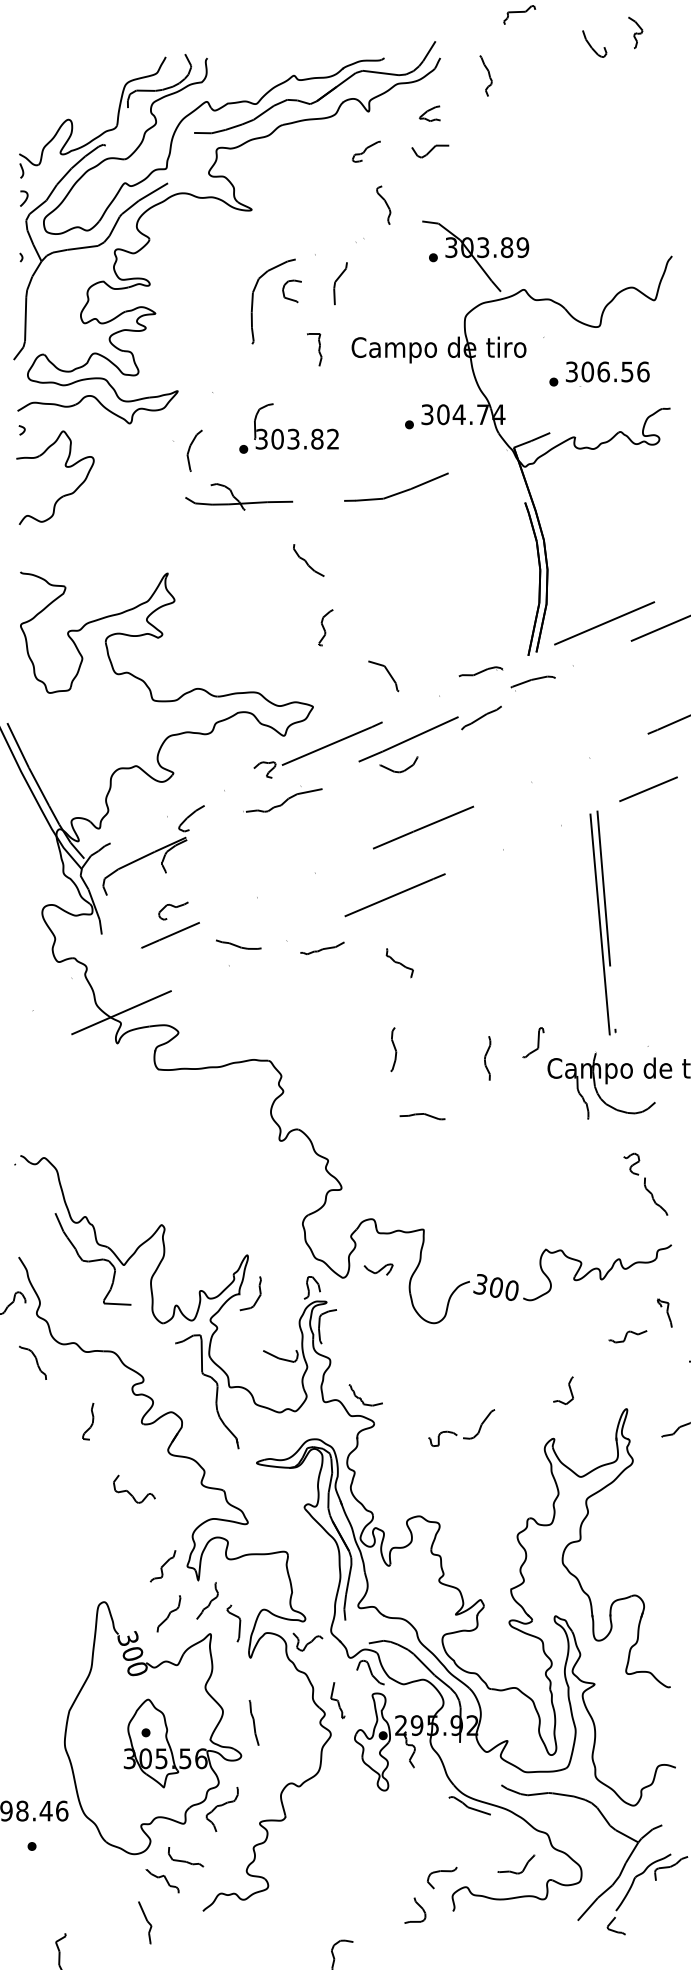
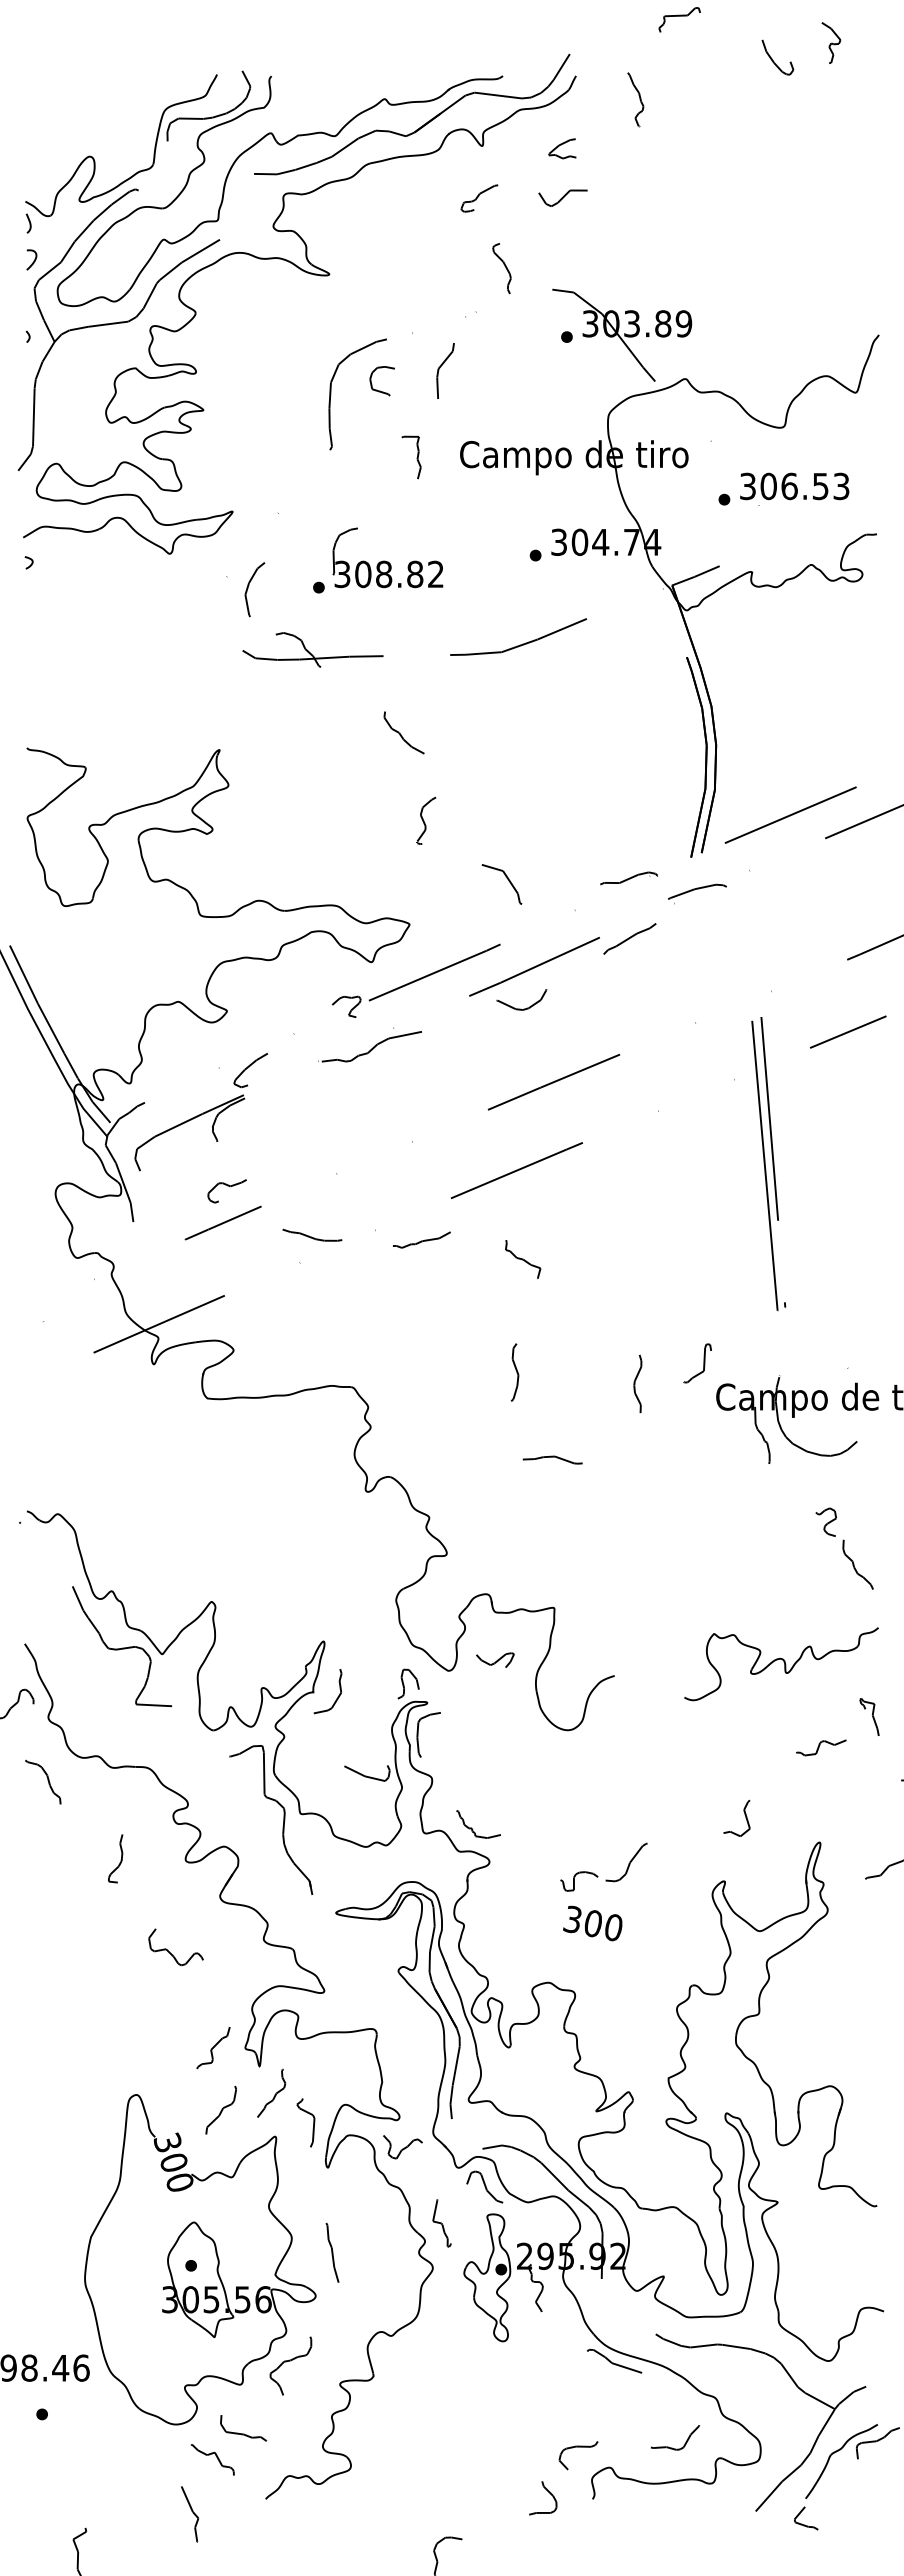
text: (643, 372) -> (841, 486), 306.56 -> 306.53
text: (293, 439) -> (384, 574), 303.82 -> 308.82
part: (65, 466) -> (86, 610), removed
part: (602, 923) -> (768, 1164), moved
text: (495, 1287) -> (592, 1923), moved

